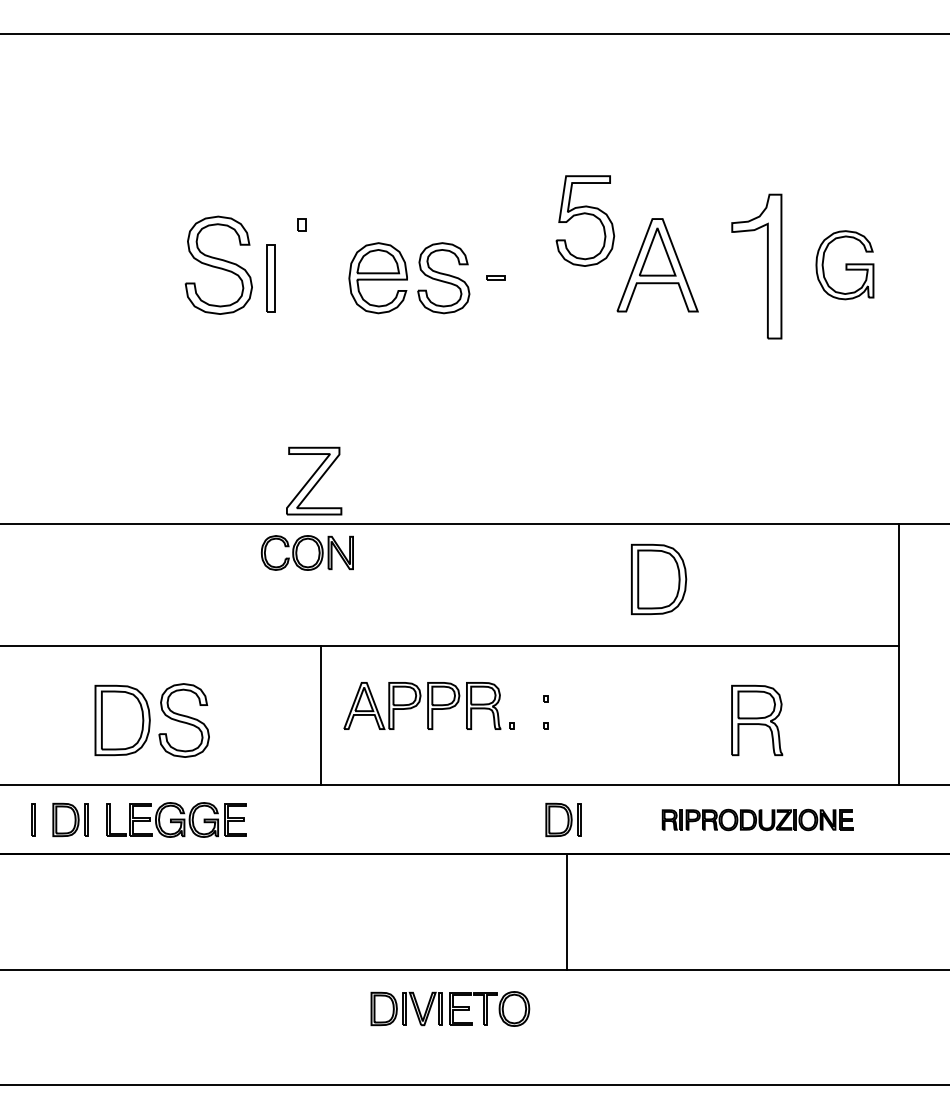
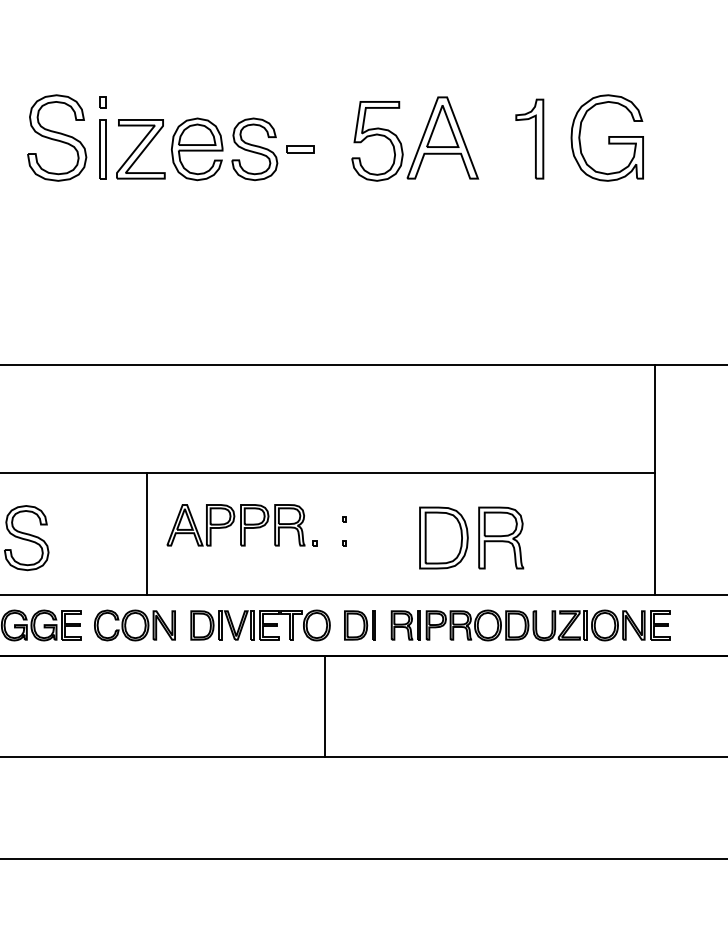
part: (585, 220) -> (377, 140), moved
part: (301, 224) -> (102, 102), moved
part: (844, 264) -> (606, 137), size x1.43
part: (756, 266) -> (529, 139), size x0.62
part: (495, 277) -> (300, 148), size x1.67
part: (314, 480) -> (141, 148), moved
part: (306, 552) -> (134, 625), moved
part: (659, 579) -> (444, 538), moved
part: (757, 720) -> (501, 538), moved
part: (757, 819) -> (530, 625), size x1.67
line: (566, 911) -> (324, 705), moved
part: (450, 1008) -> (260, 625), moved

